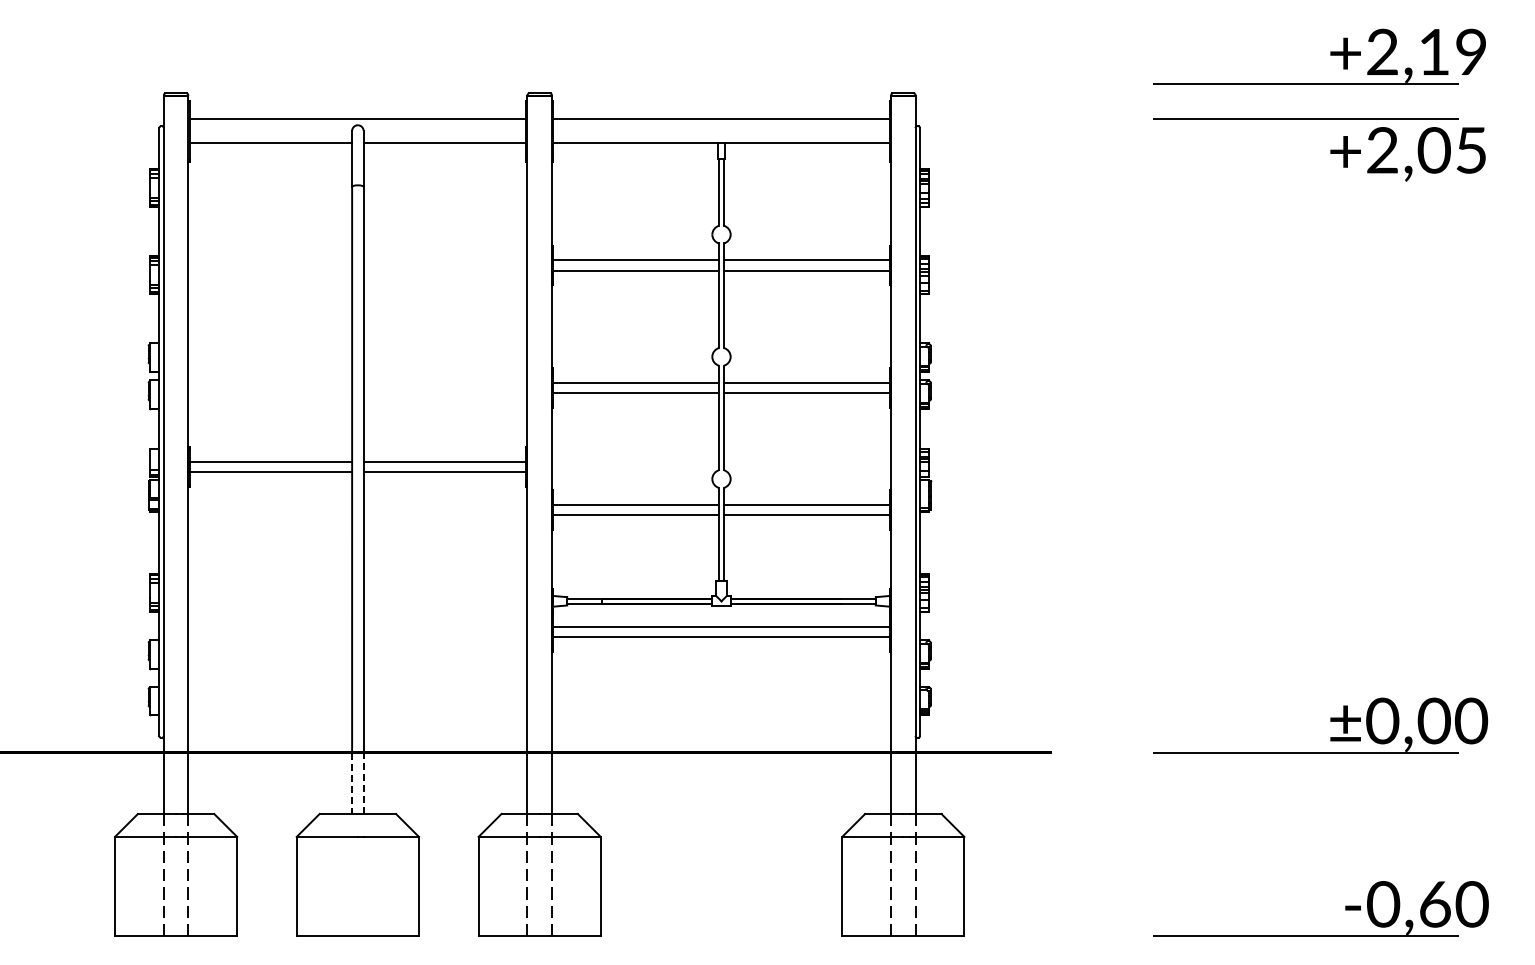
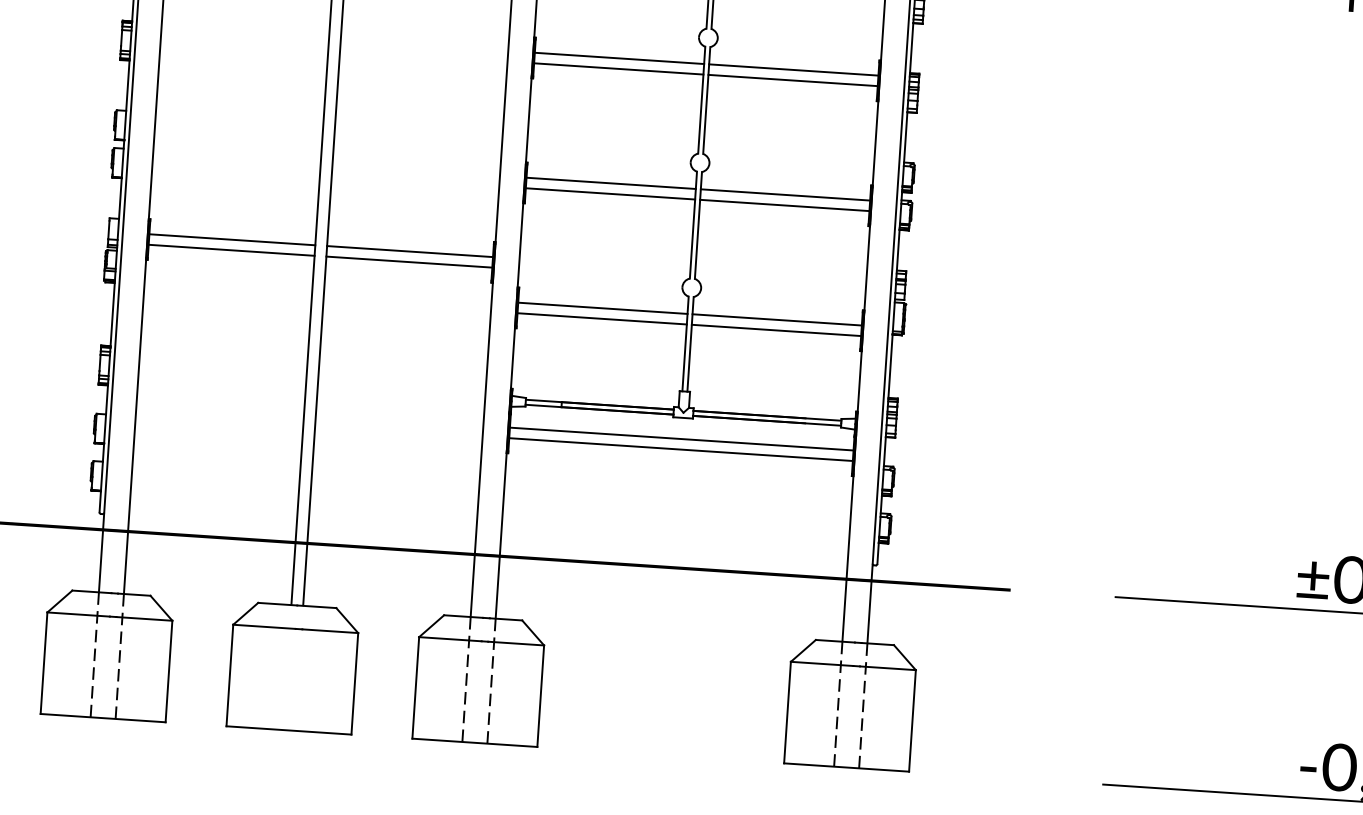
line: (352, 783) -> (293, 573), dashed -> solid
line: (363, 783) -> (305, 574), dashed -> solid

